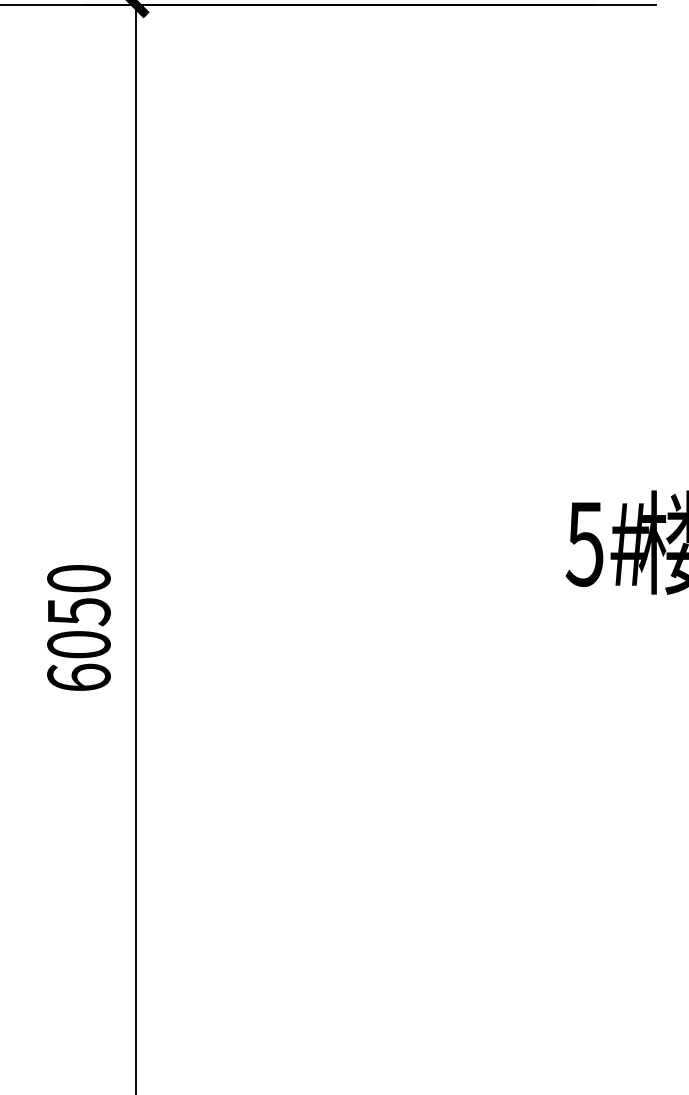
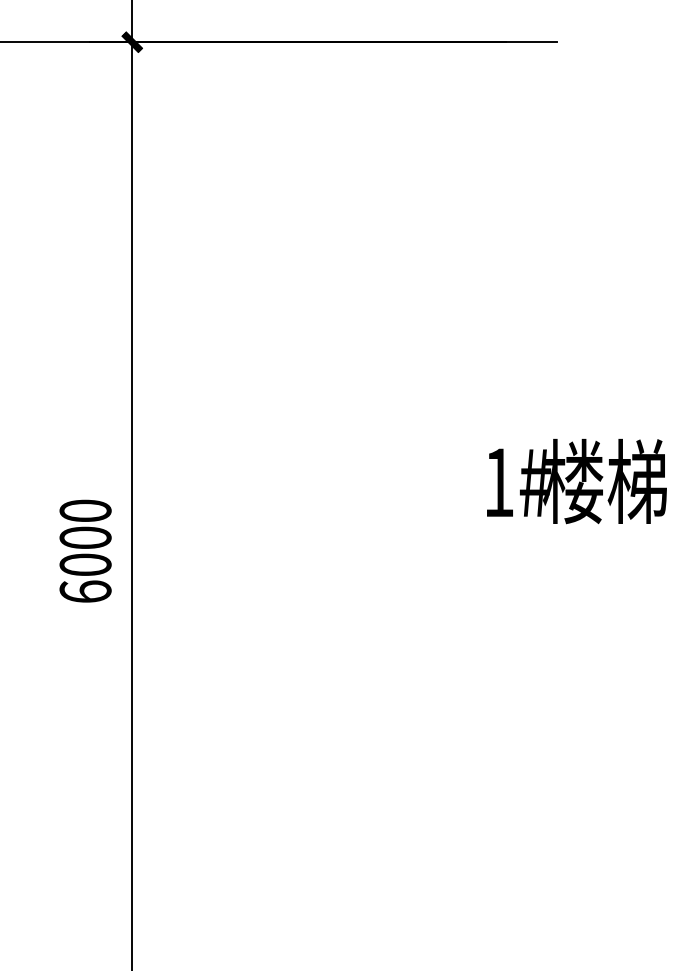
text: (584, 543) -> (498, 482), 5# -> 1#
text: (78, 611) -> (85, 537), 6050 -> 6000

